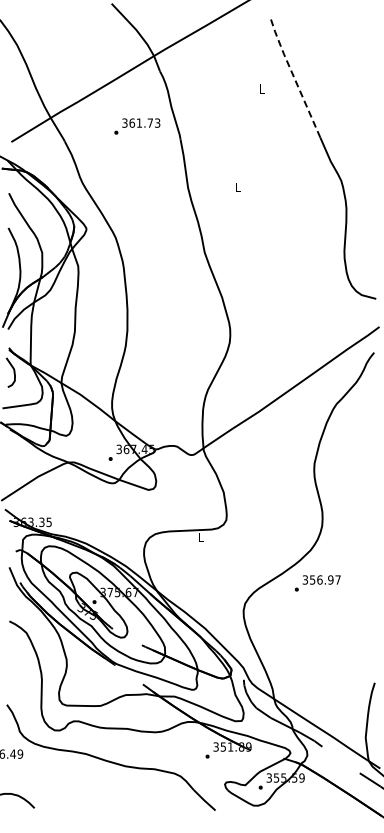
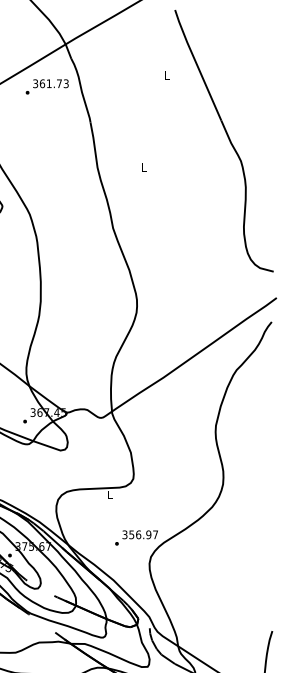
line: (294, 77) -> (197, 64), dashed -> solid
text: (137, 126) -> (47, 86), moved
text: (317, 583) -> (136, 538), moved

